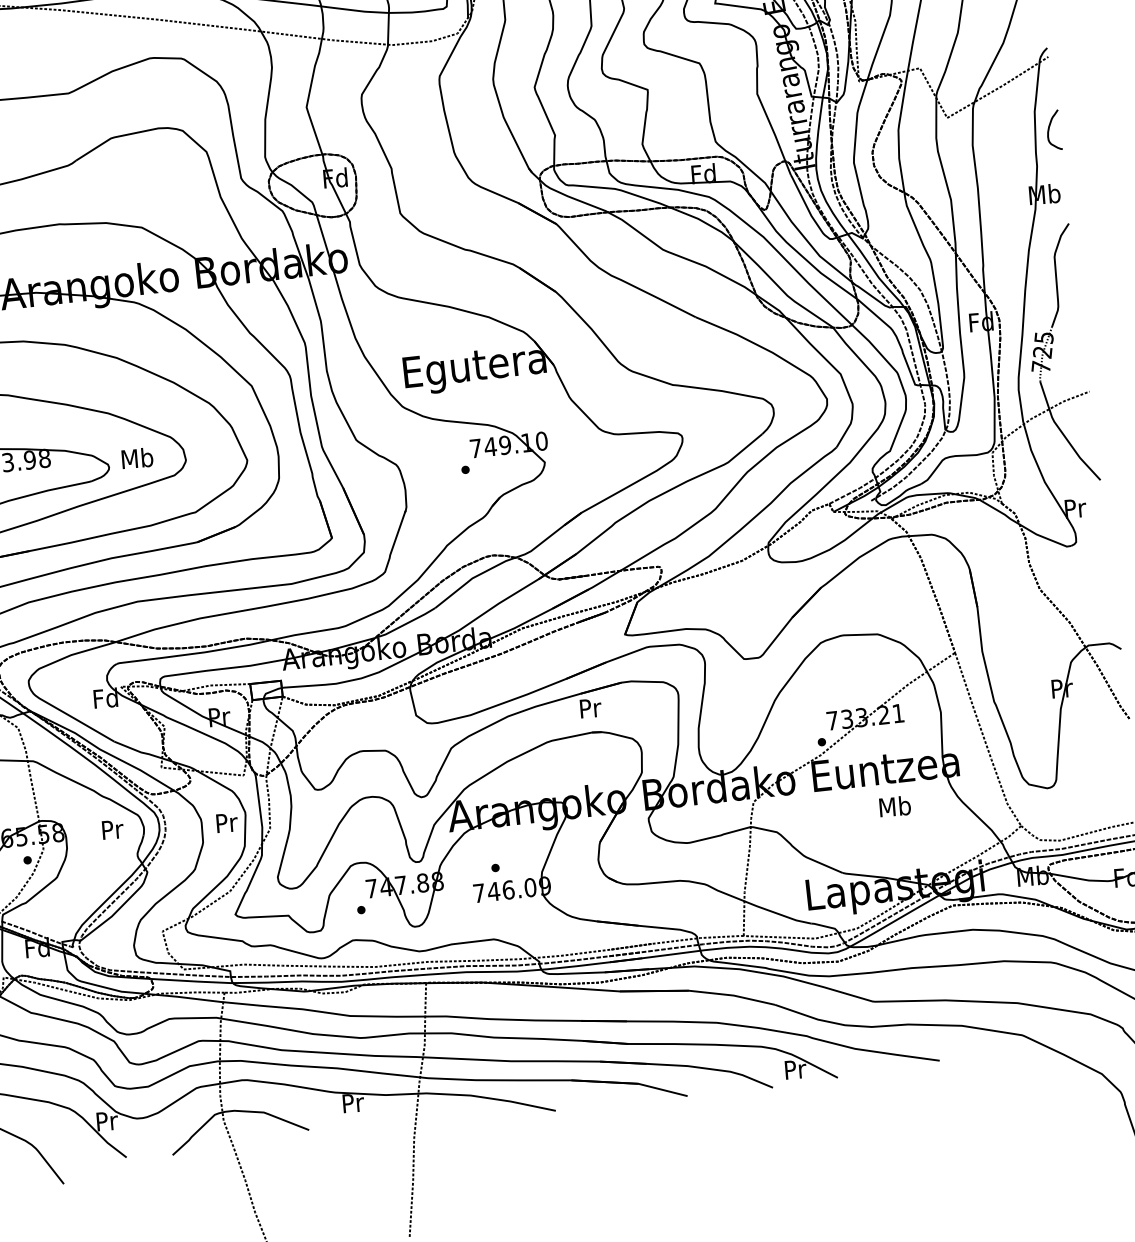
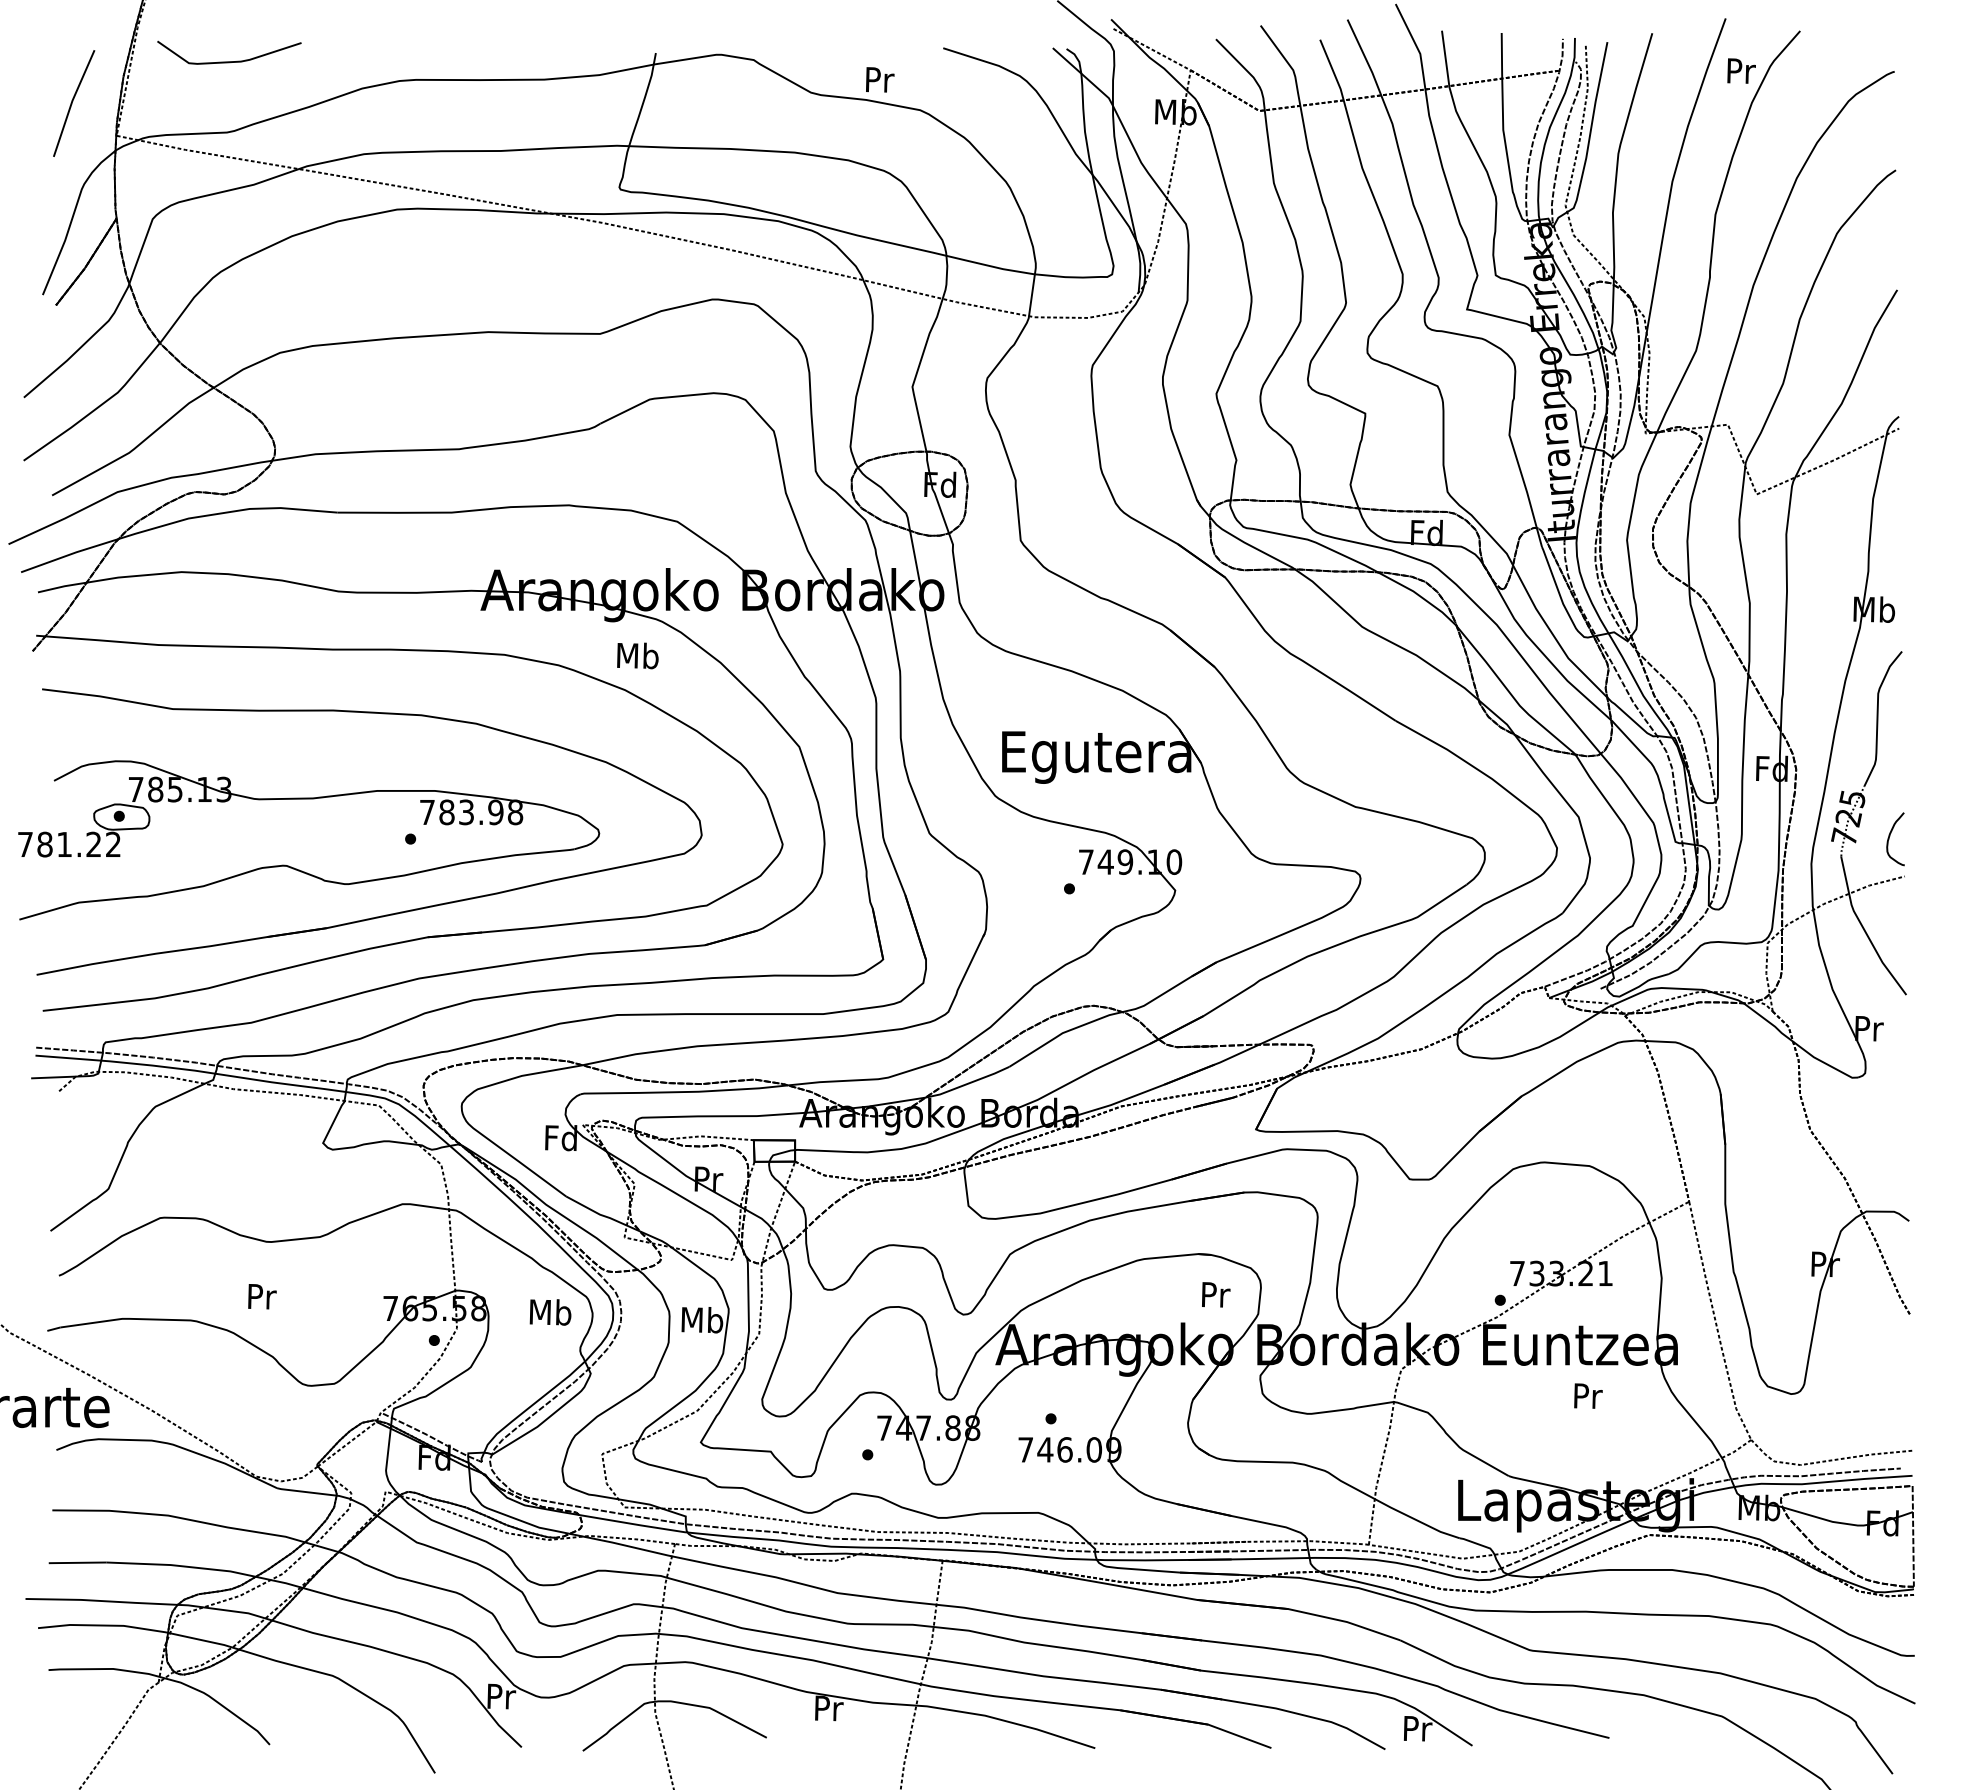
curve: (1049, 128) -> (1890, 836), moved
text: (137, 458) -> (637, 655), moved
text: (591, 707) -> (1216, 1294), moved
text: (895, 806) -> (1587, 1395), Mb -> Pr
text: (226, 823) -> (702, 1320), Pr -> Mb
text: (112, 829) -> (550, 1312), Pr -> Mb

